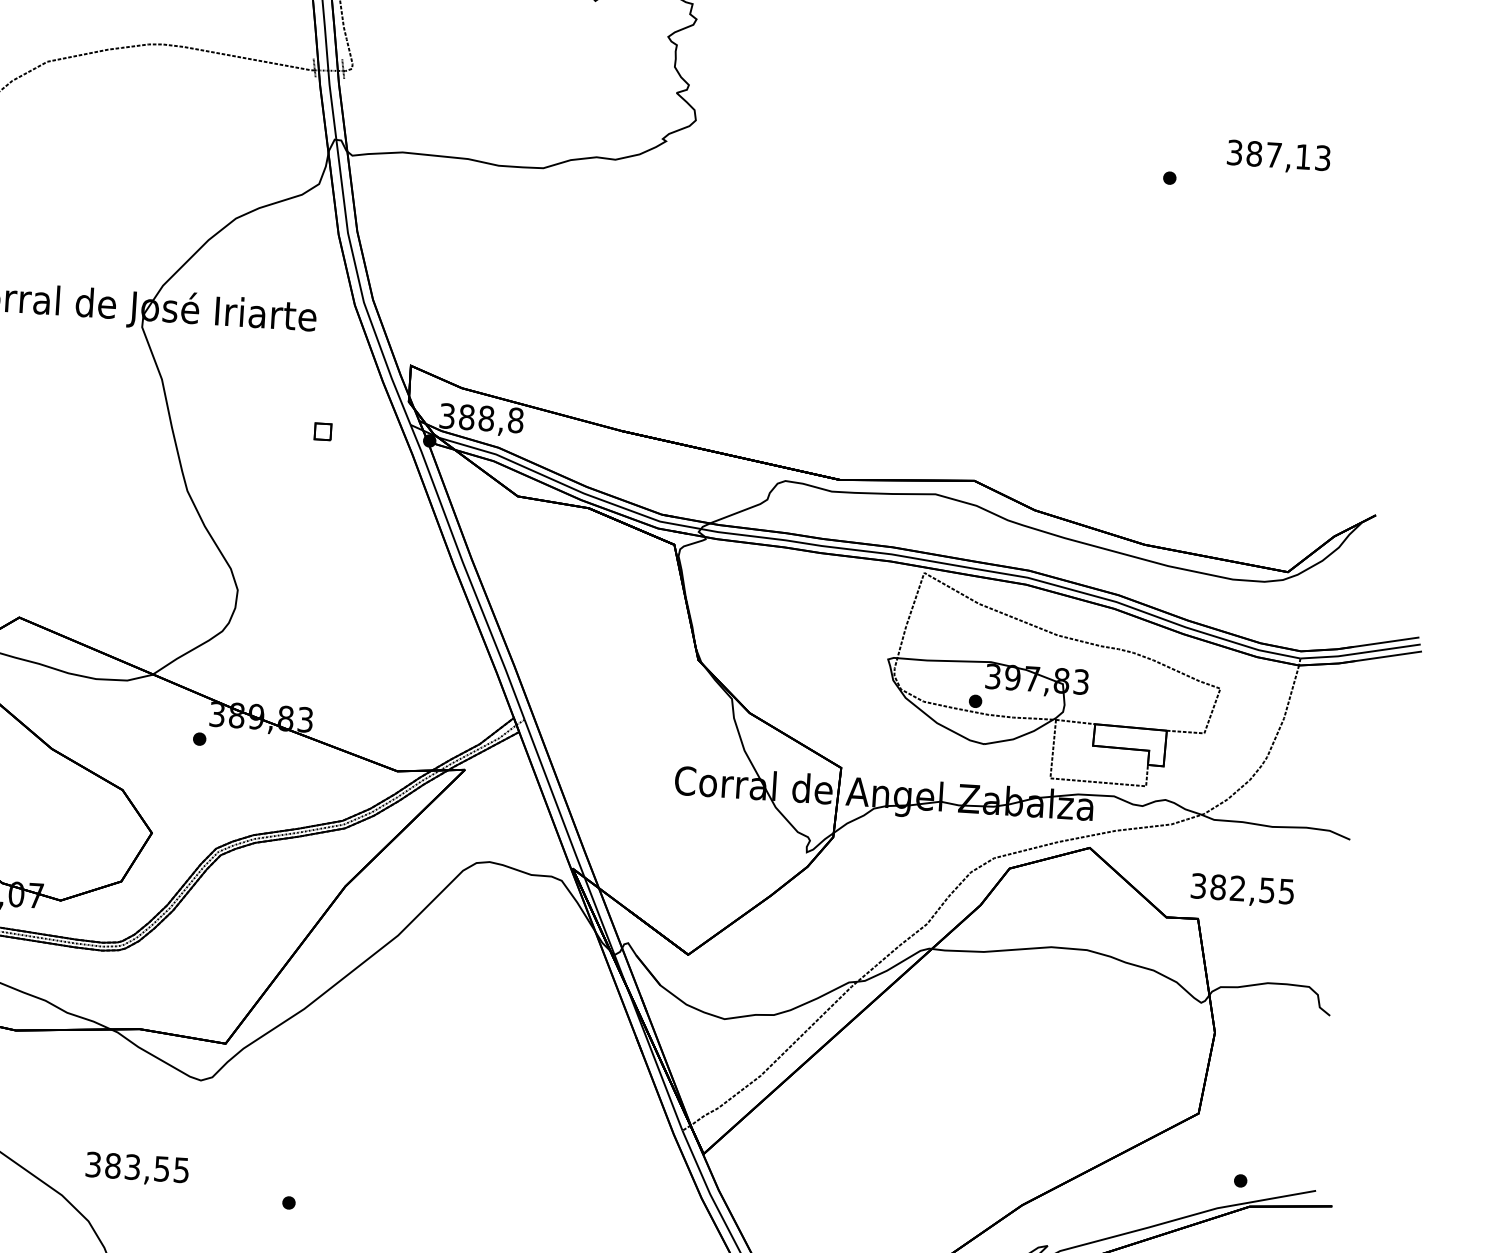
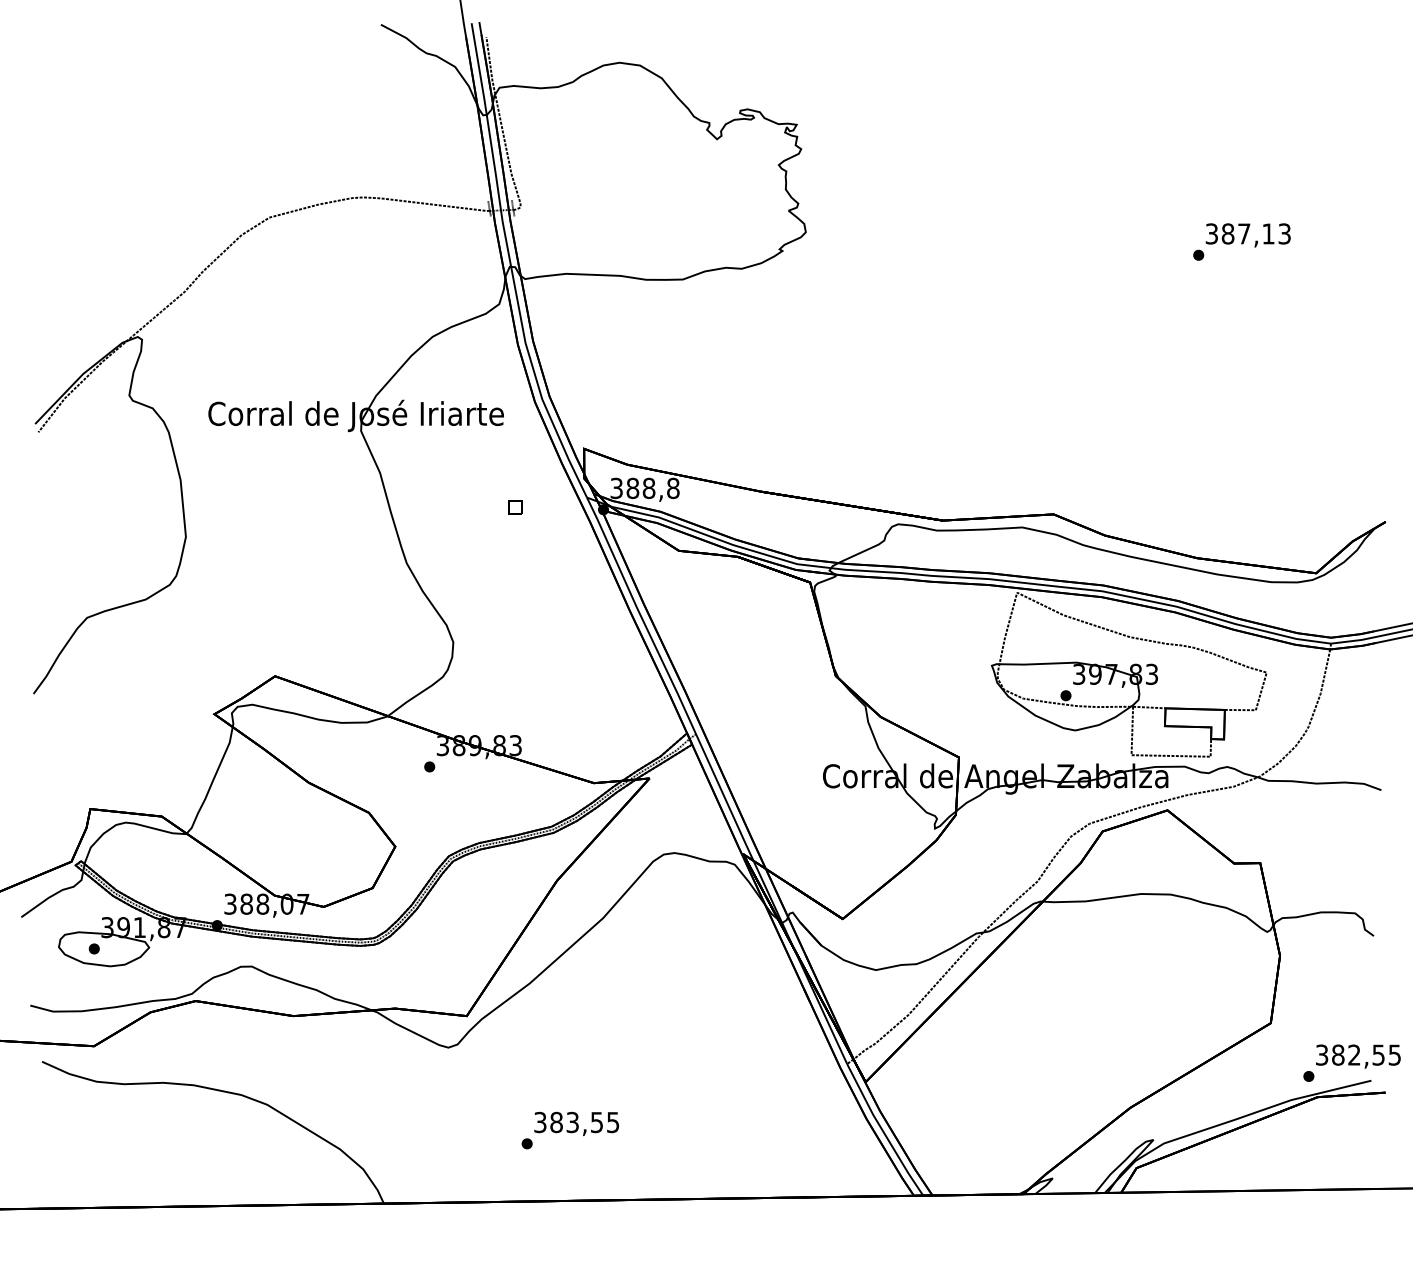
text: (1277, 157) -> (1247, 235), moved
text: (1242, 890) -> (1358, 1056), moved
text: (137, 1168) -> (576, 1123), moved

